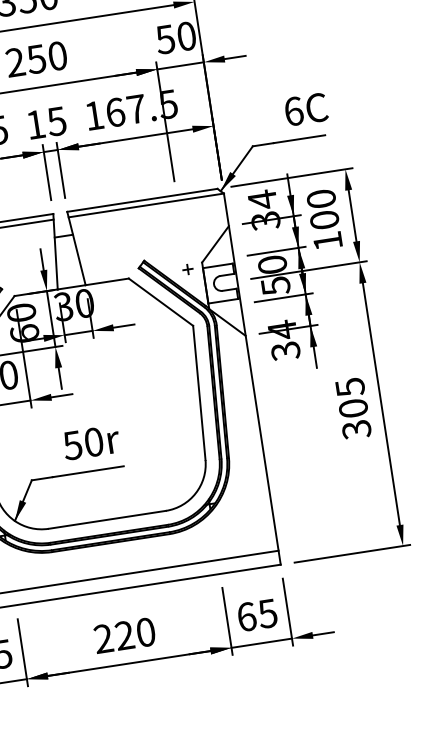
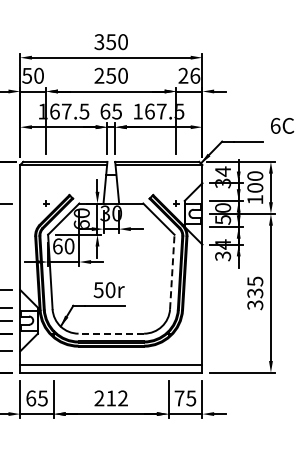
text: (176, 37) -> (189, 75), 50 -> 26
text: (306, 108) -> (282, 125), moved
text: (36, 124) -> (105, 111), 15 -> 65
line: (199, 392) -> (172, 271), solid -> dashed
text: (353, 408) -> (255, 293), 305 -> 335
line: (107, 519) -> (111, 333), solid -> dashed
text: (246, 617) -> (179, 398), 65 -> 75
text: (134, 634) -> (116, 398), 220 -> 212

